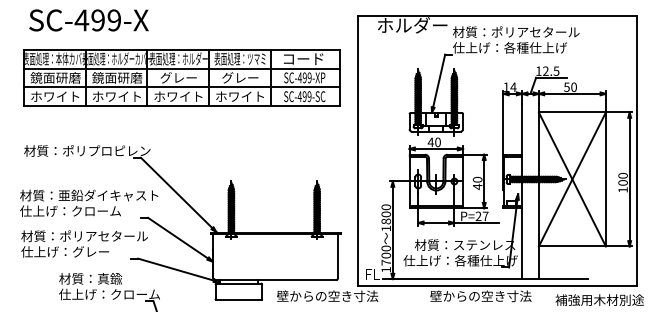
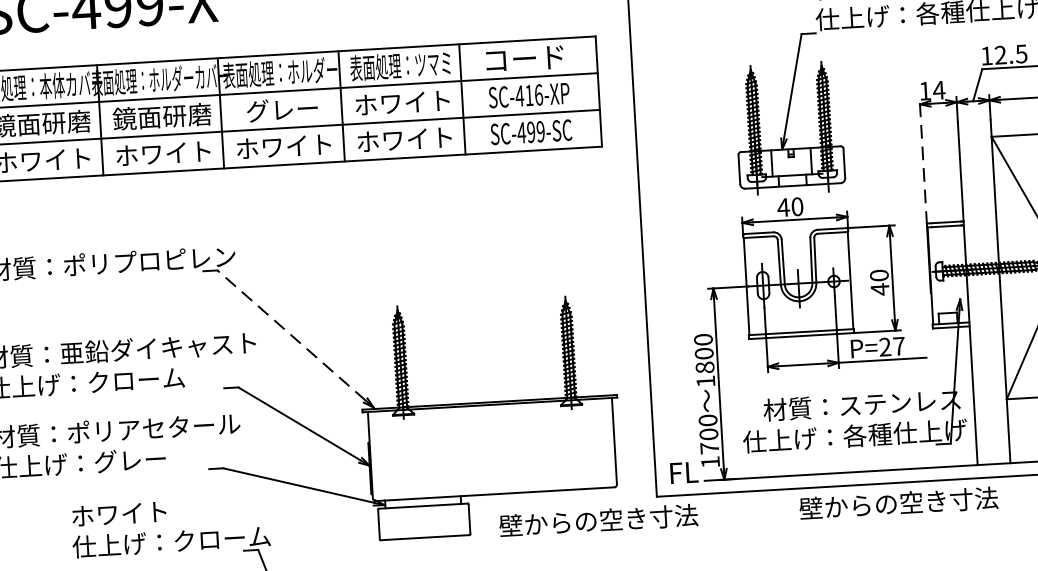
text: (239, 77) -> (401, 102), グレー -> ホワイト
text: (306, 77) -> (532, 94), SC-499-XP -> SC-416-XP
line: (503, 122) -> (923, 160), solid -> dashed
line: (176, 192) -> (291, 334), solid -> dashed
text: (90, 278) -> (132, 512), 材質：真鍮 -> ホワイト

